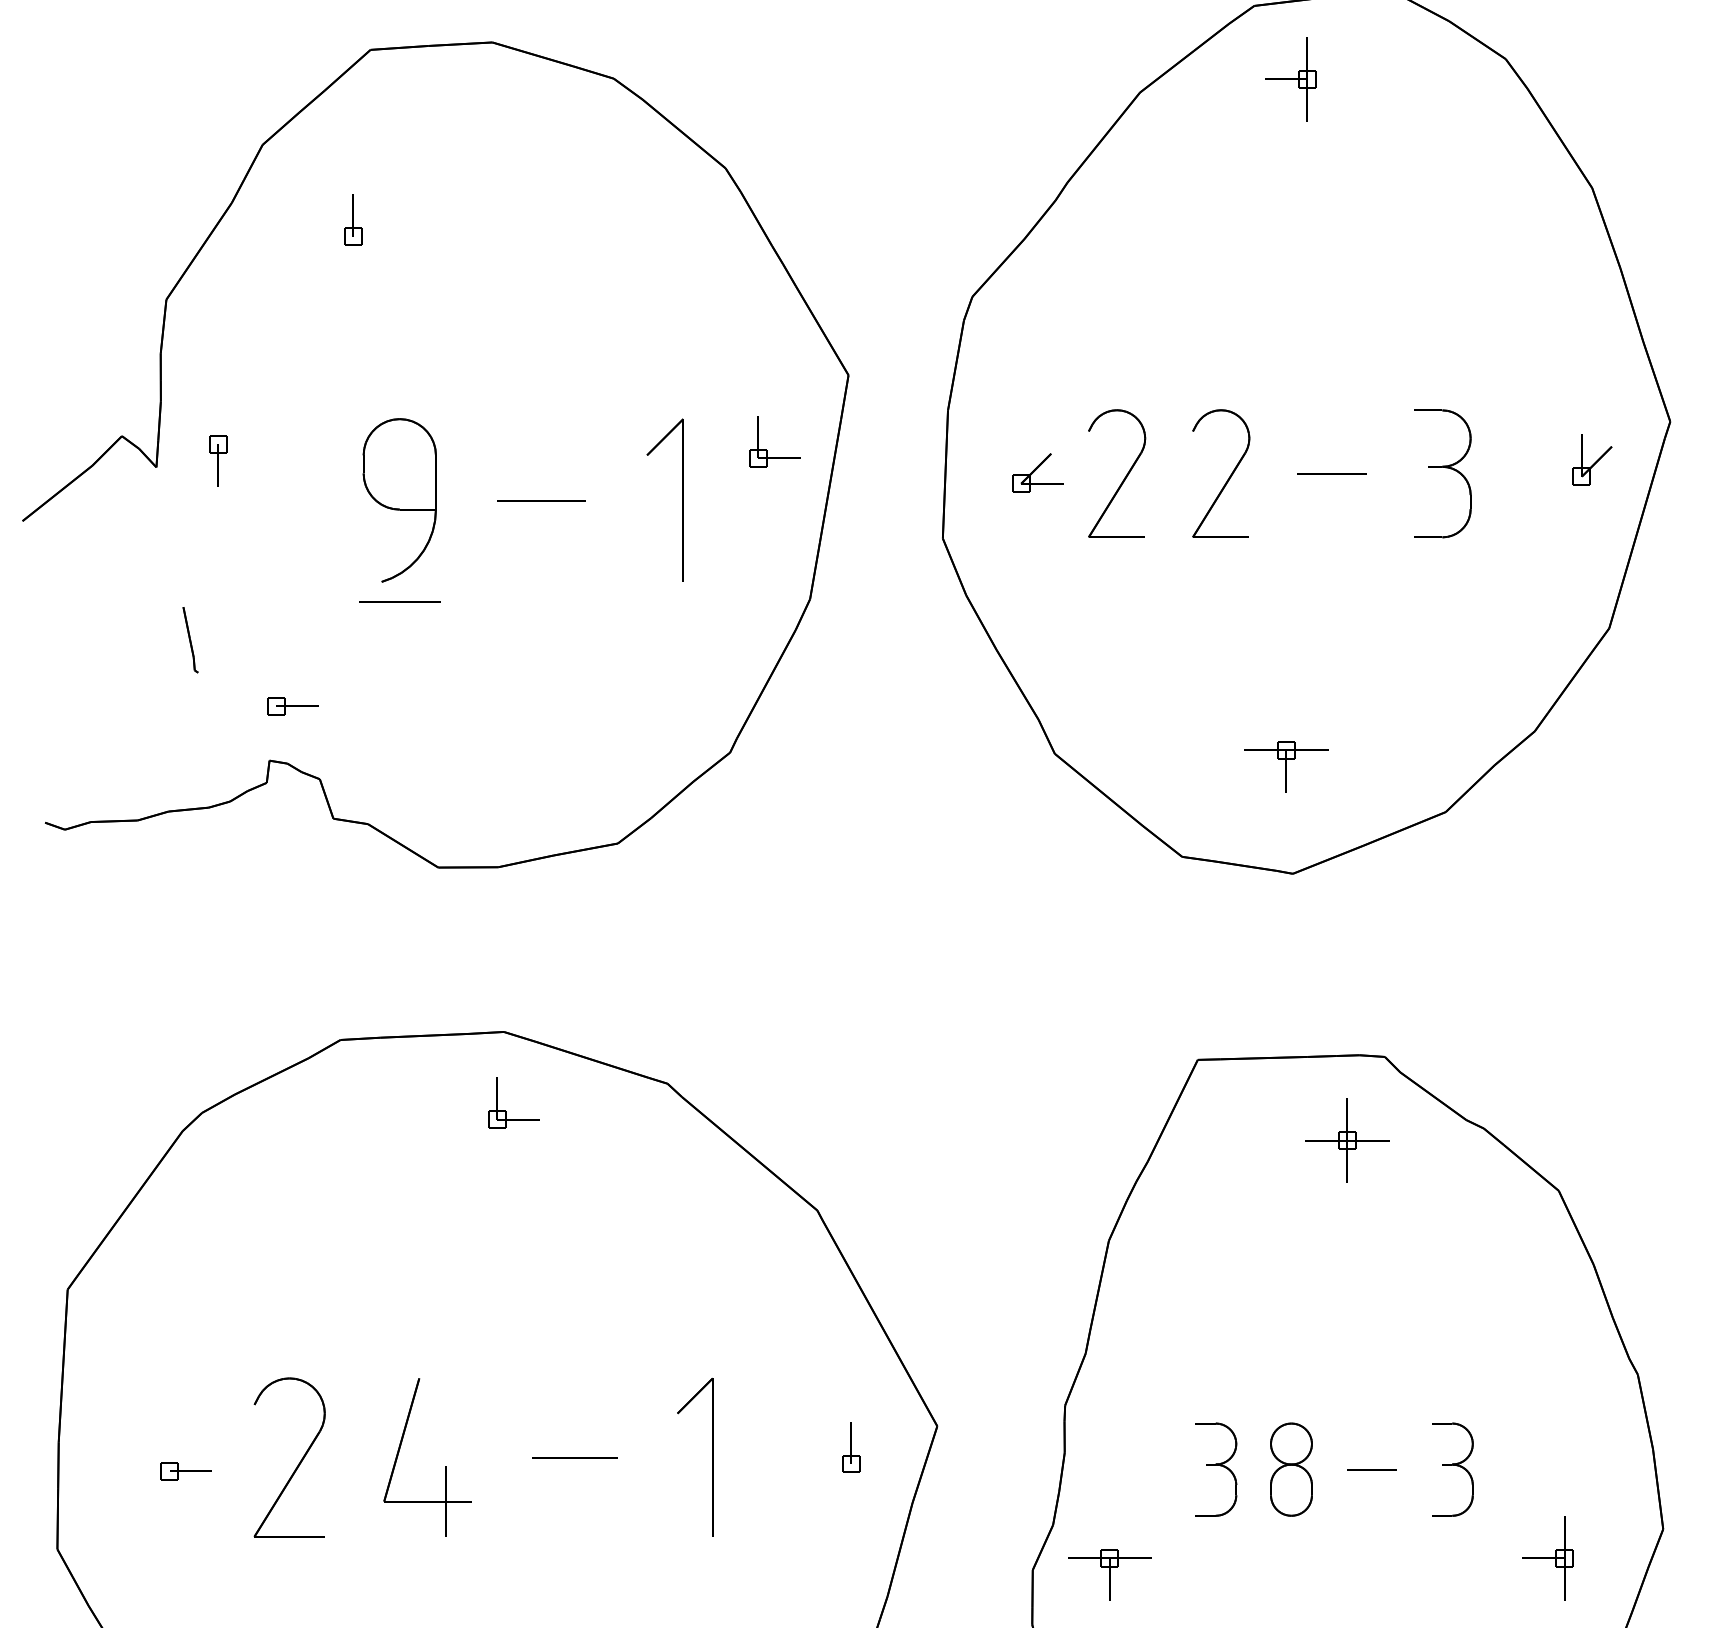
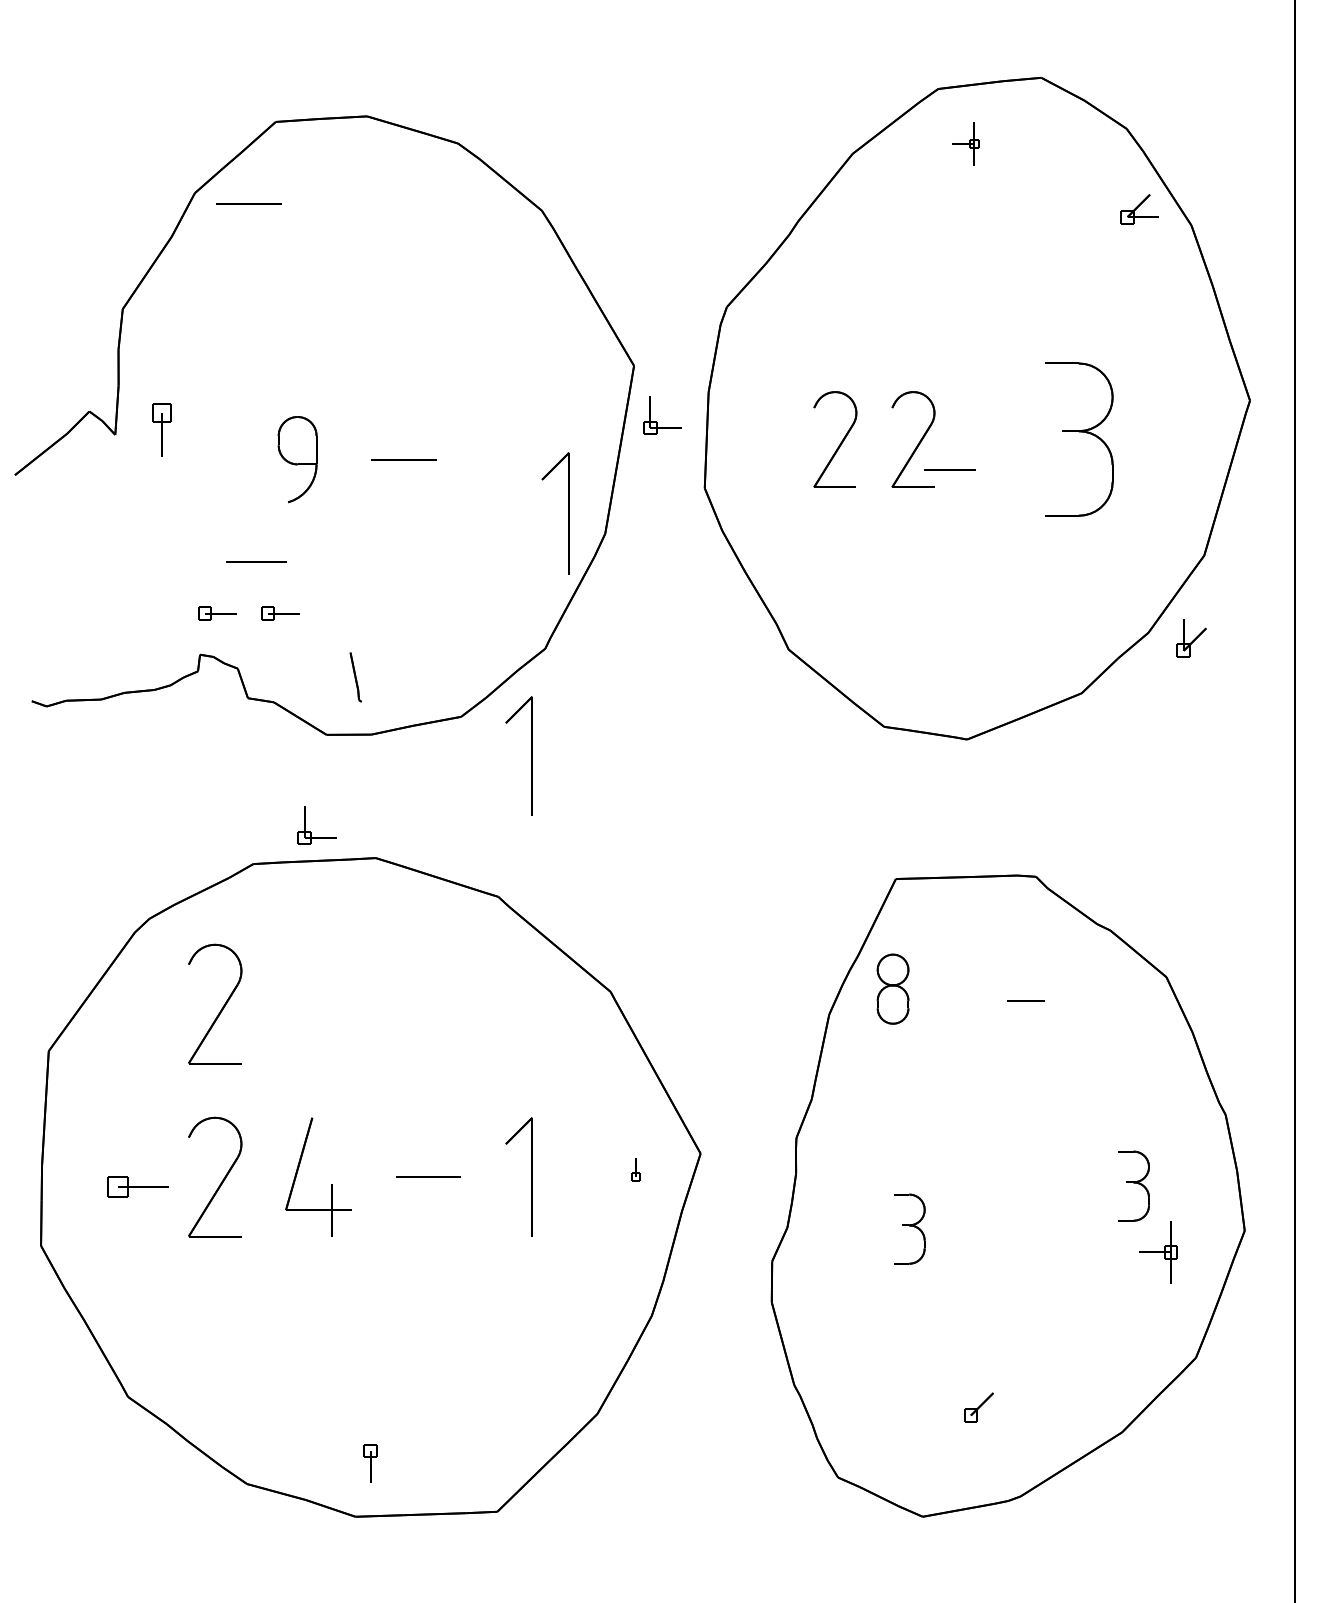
part: (1290, 78) -> (965, 143), size x0.7
line: (334, 158) -> (248, 203), added
part: (352, 220) -> (262, 249), removed
part: (766, 449) -> (656, 421), moved
part: (218, 460) -> (161, 429), size x1.4
part: (1592, 460) -> (1191, 638), moved
part: (1037, 473) -> (1139, 209), moved
line: (1330, 473) -> (949, 469), moved
part: (1442, 473) -> (1079, 439), size x1.6
part: (399, 500) -> (297, 459), size x0.7
part: (682, 500) -> (568, 513), moved
line: (399, 601) -> (256, 561), moved
line: (190, 640) -> (355, 677), moved
part: (376, 705) -> (280, 613), added
part: (1285, 767) -> (961, 659), removed
part: (711, 895) -> (531, 755), added
part: (504, 1111) -> (310, 831), moved
part: (1346, 1140) -> (1007, 939), removed
part: (298, 1232) -> (221, 1008), added
part: (850, 1447) -> (635, 1169), size x0.6
part: (1215, 1468) -> (909, 1228), moved
part: (1290, 1468) -> (892, 988), moved
line: (1370, 1468) -> (1025, 1000), moved
part: (1452, 1468) -> (1133, 1185), moved
part: (186, 1471) -> (137, 1187), size x1.6
part: (1109, 1574) -> (829, 1264), removed

